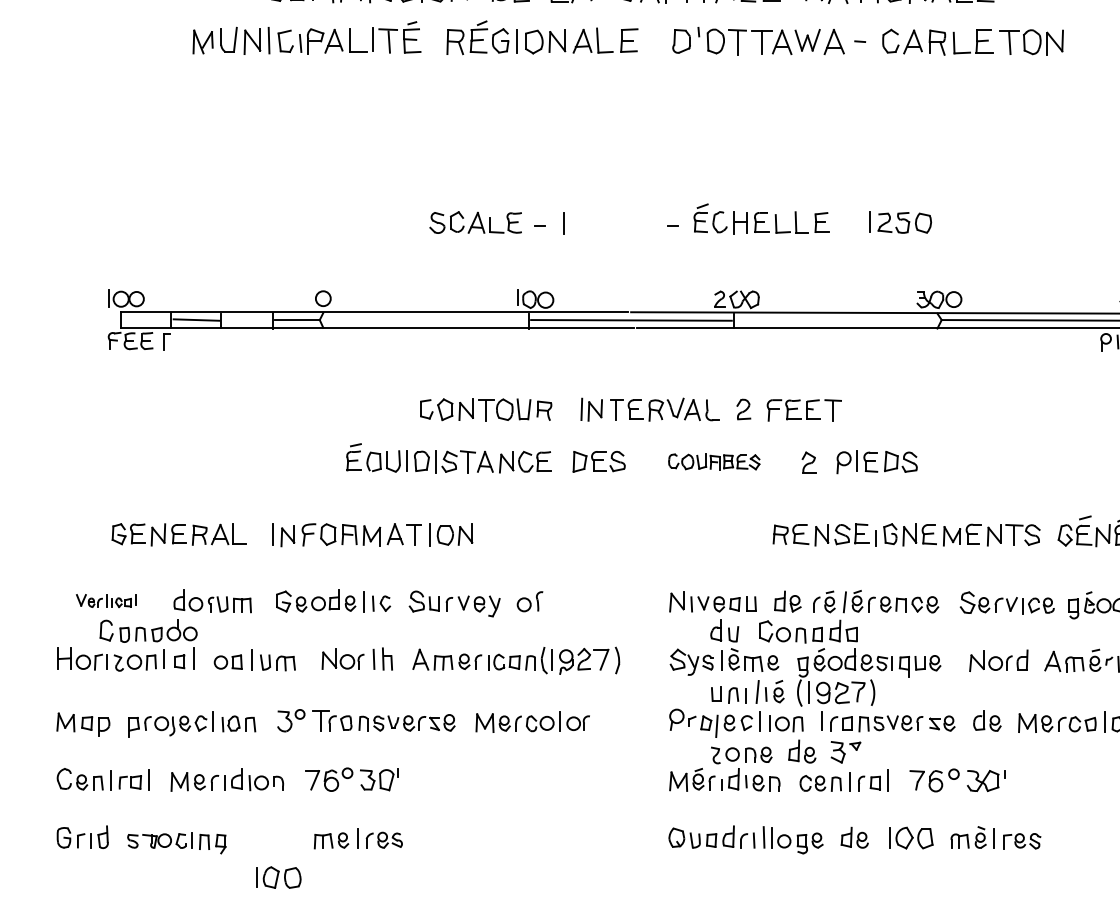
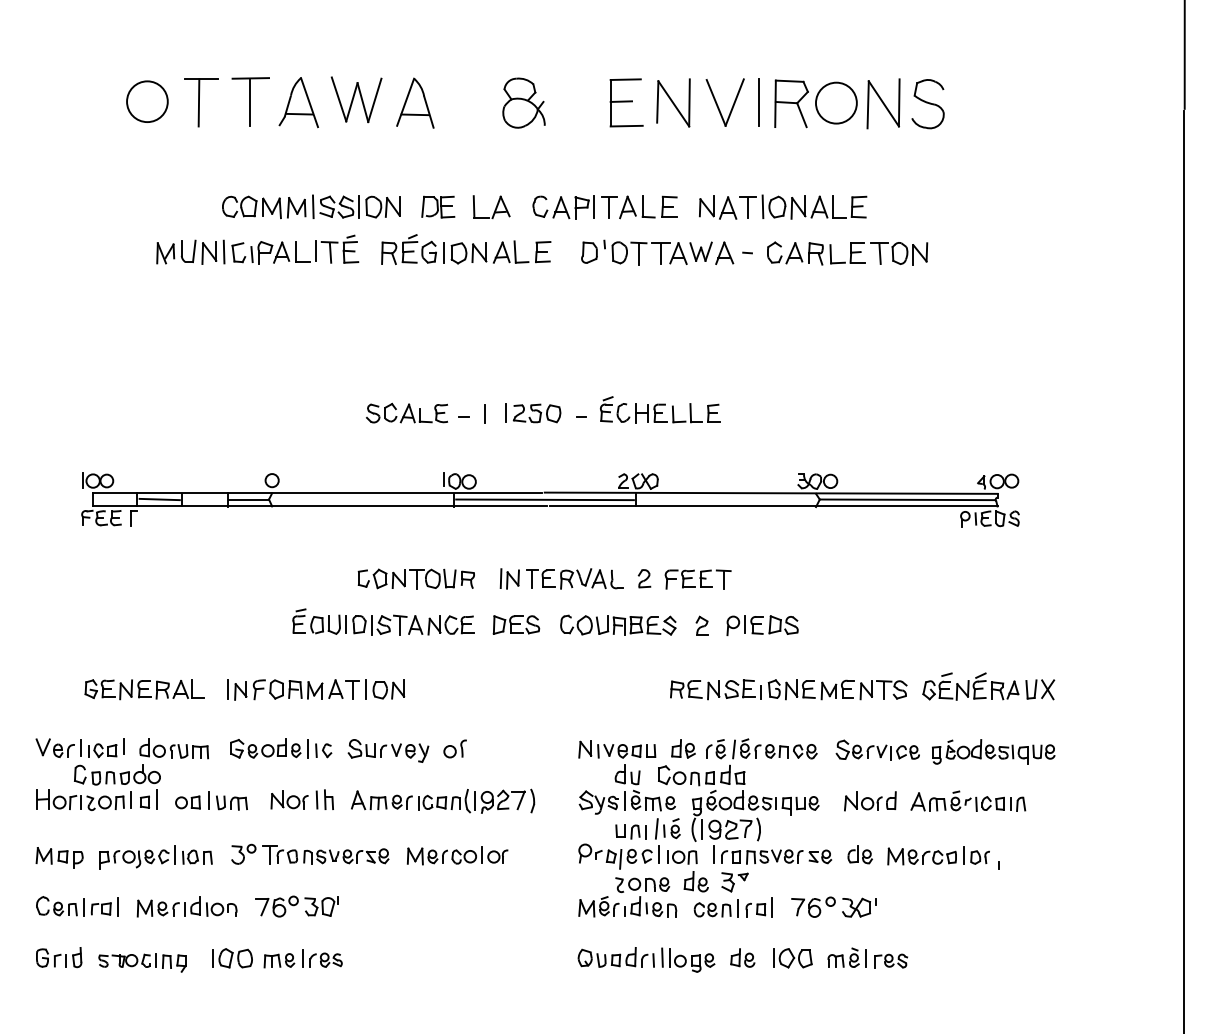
part: (900, 222) -> (533, 413), moved
part: (714, 461) -> (618, 624), size x1.43
part: (105, 601) -> (79, 748), size x1.67
part: (278, 877) -> (232, 958), moved

